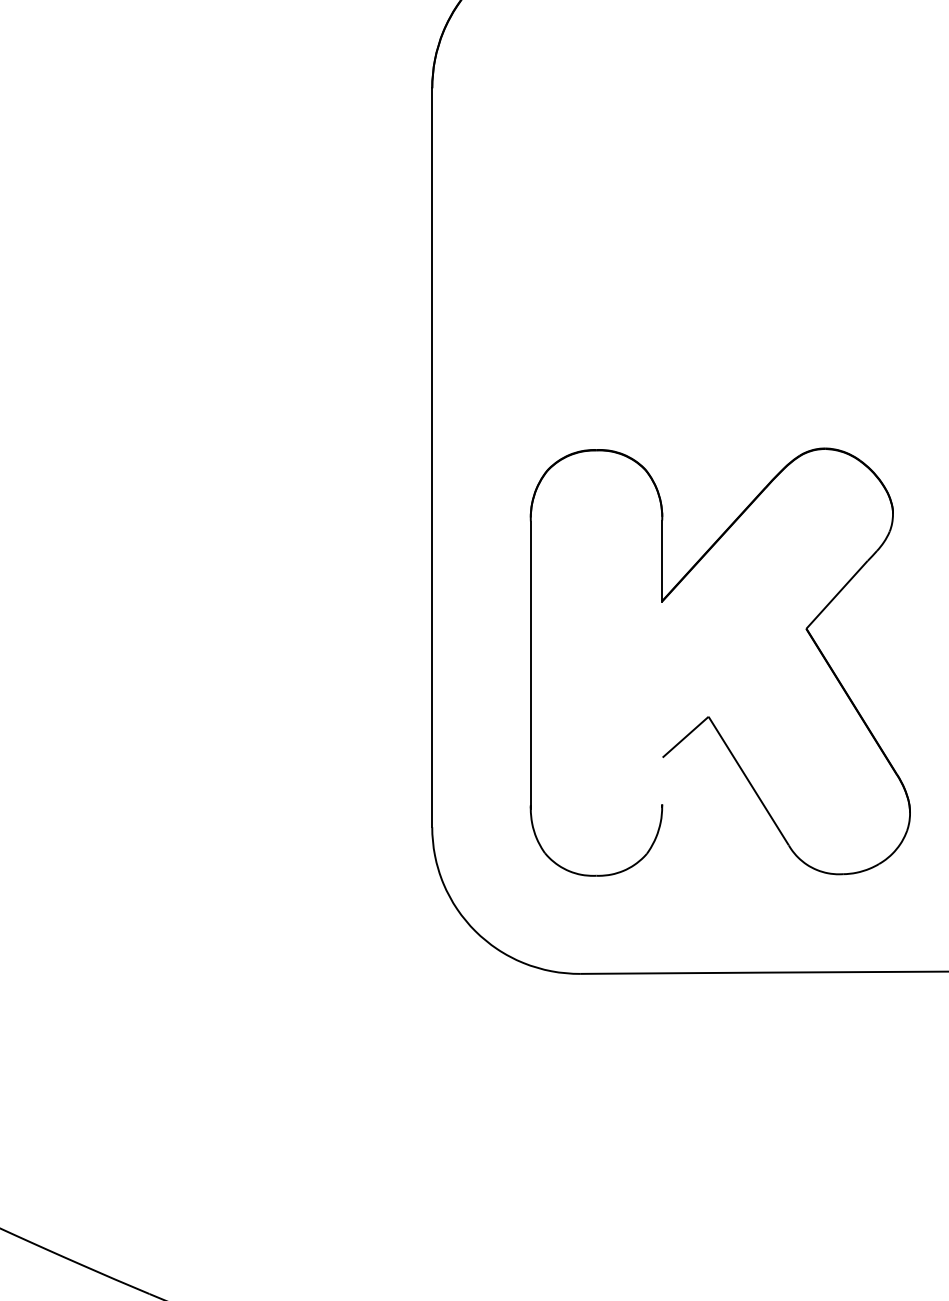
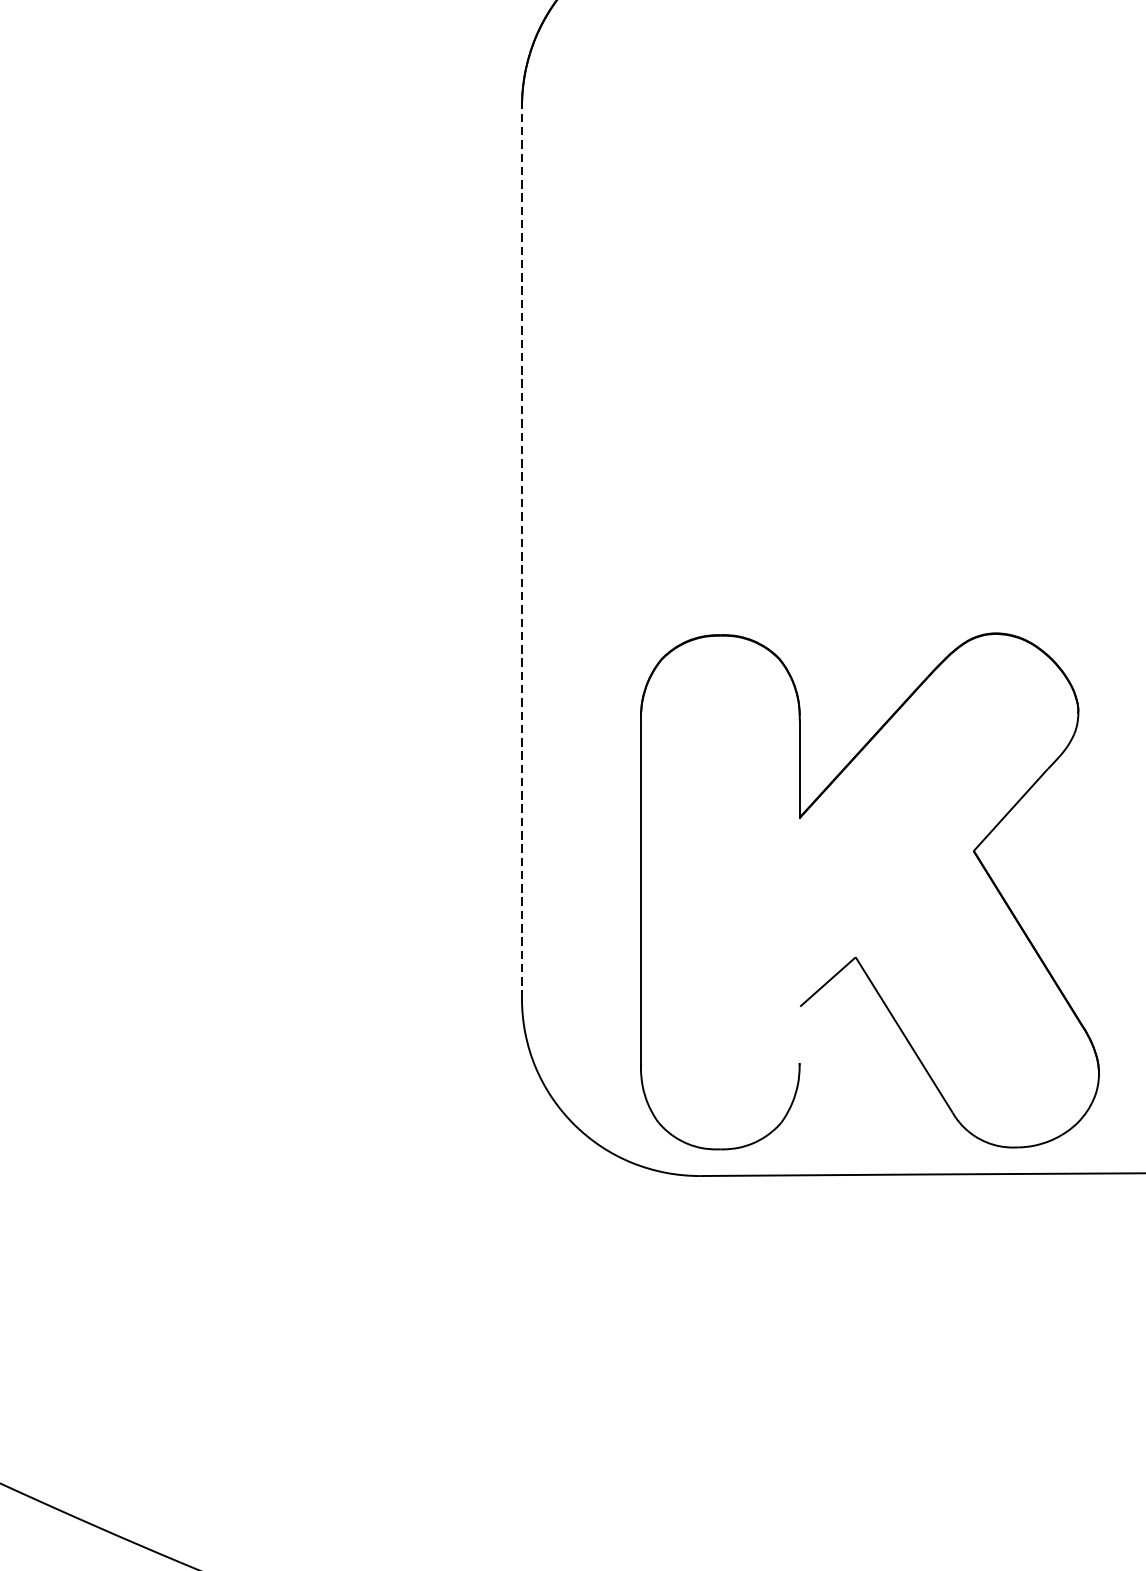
line: (432, 457) -> (522, 552), solid -> dashed
part: (709, 716) -> (856, 956), moved

